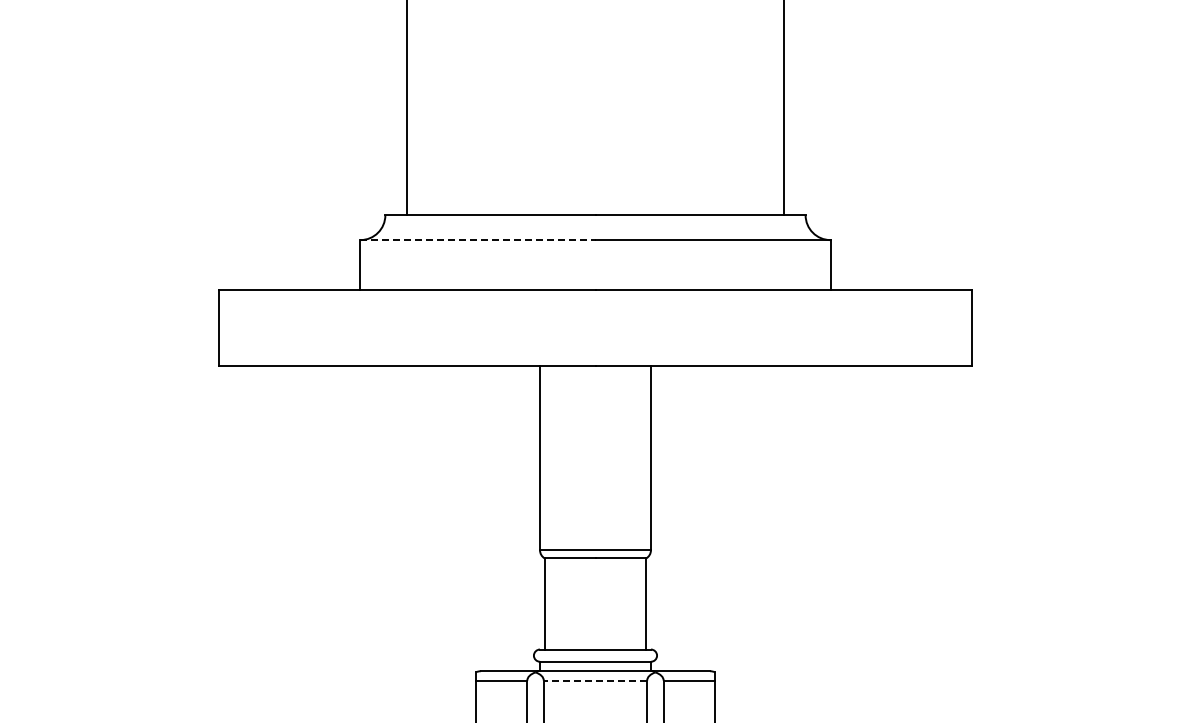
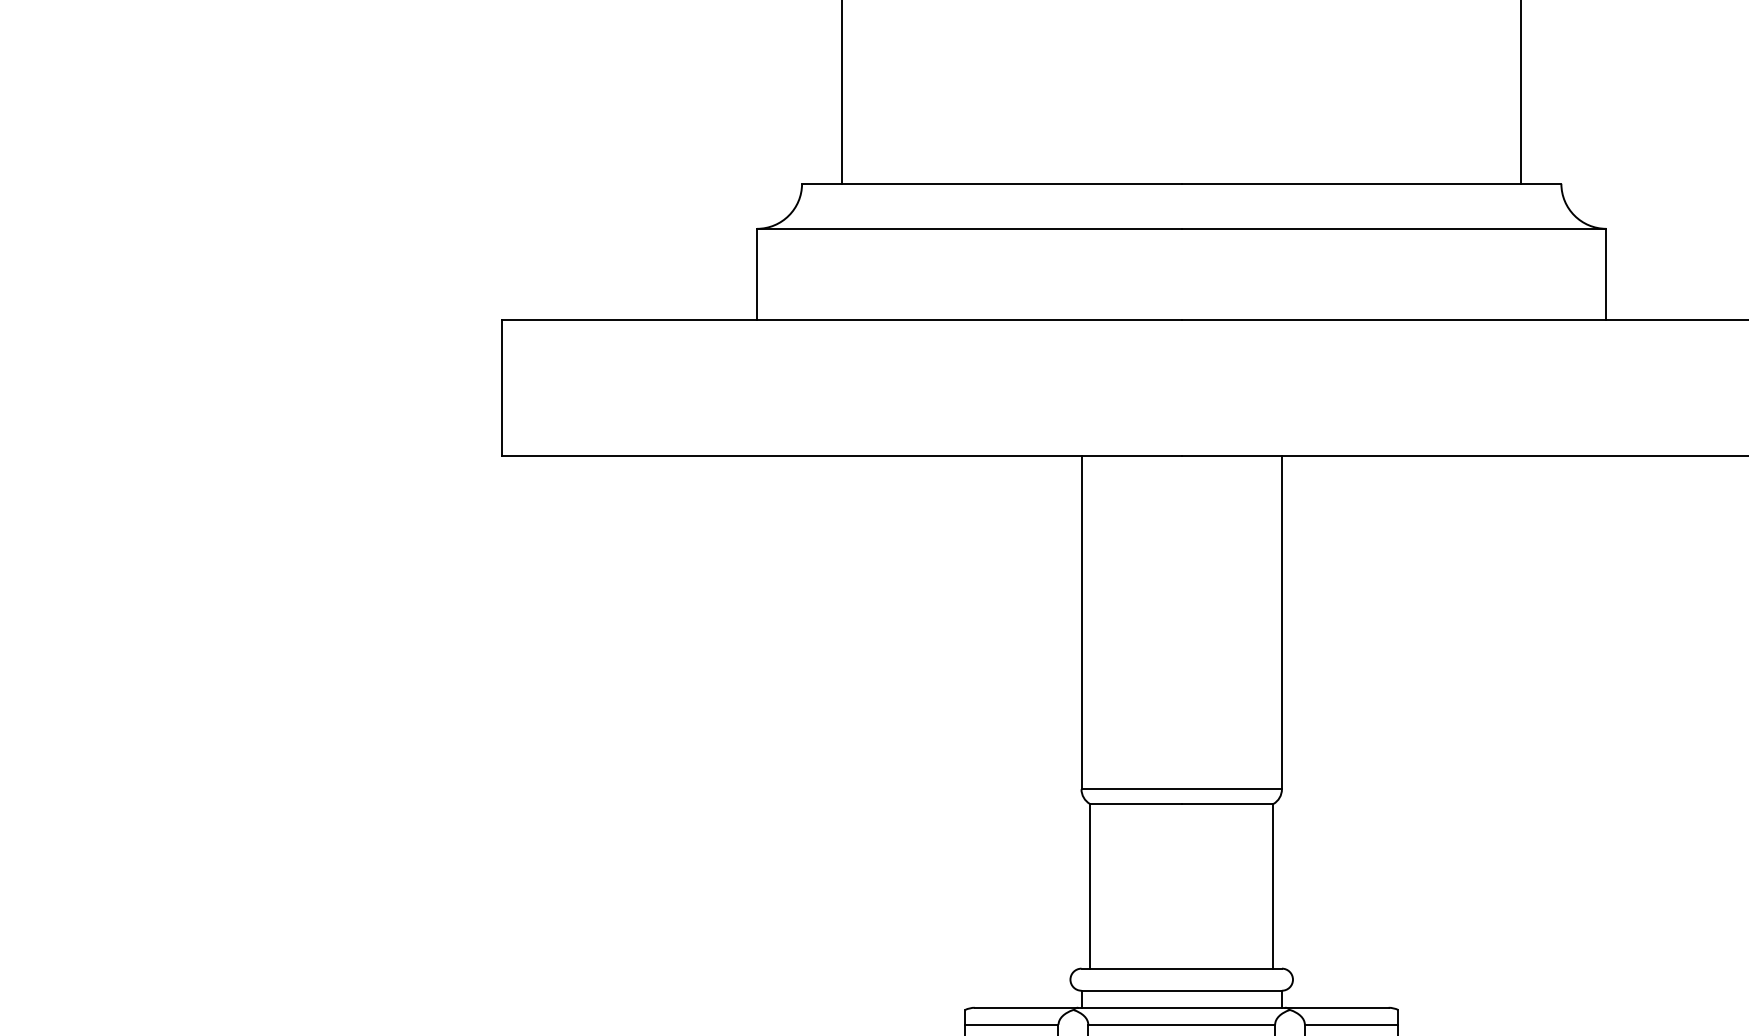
line: (477, 240) -> (968, 229), dashed -> solid
line: (595, 680) -> (1181, 1024), dashed -> solid

